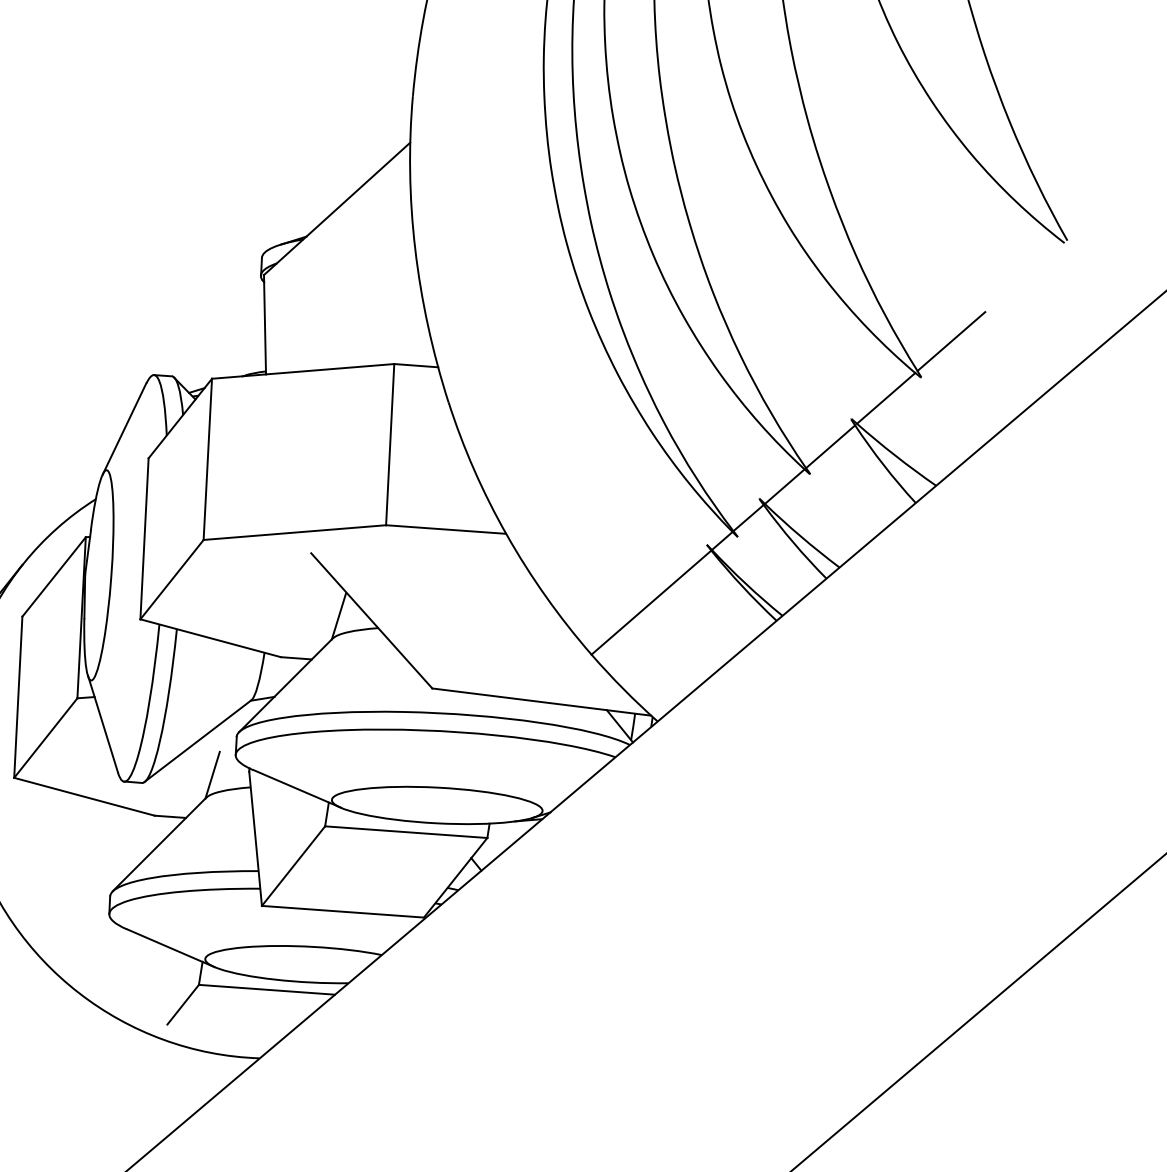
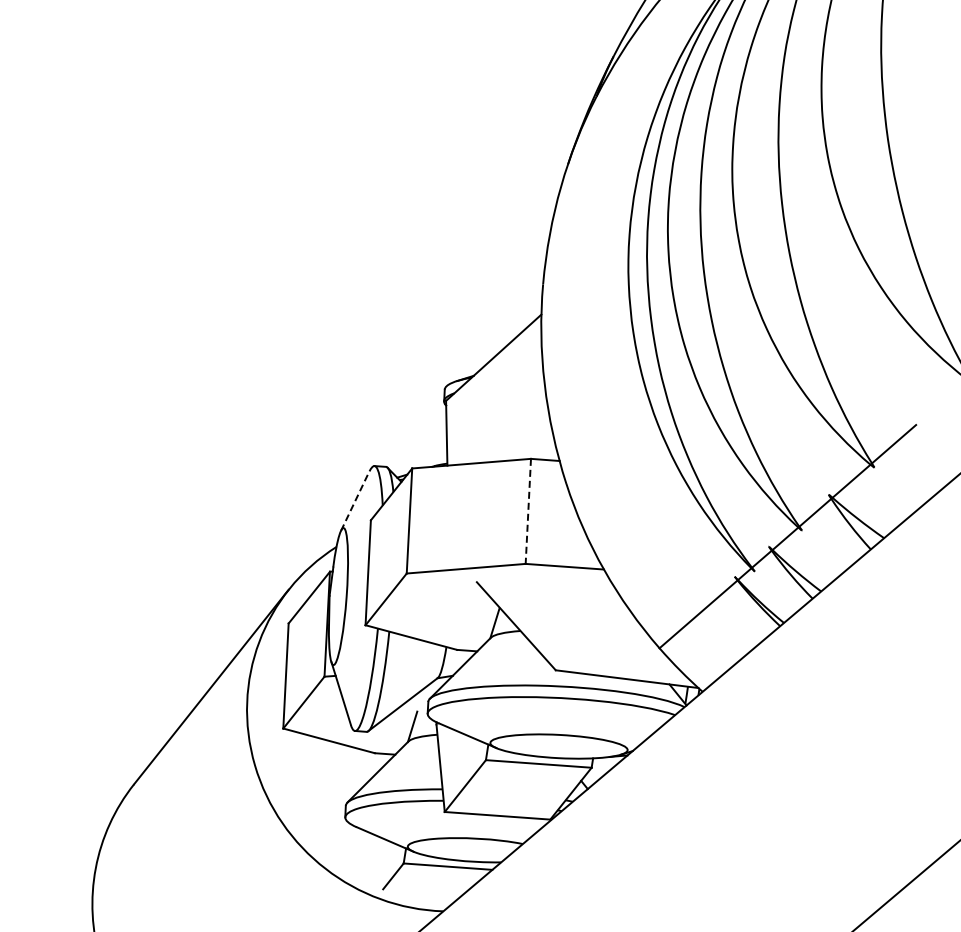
line: (124, 429) -> (355, 501), solid -> dashed
line: (390, 444) -> (528, 511), solid -> dashed

